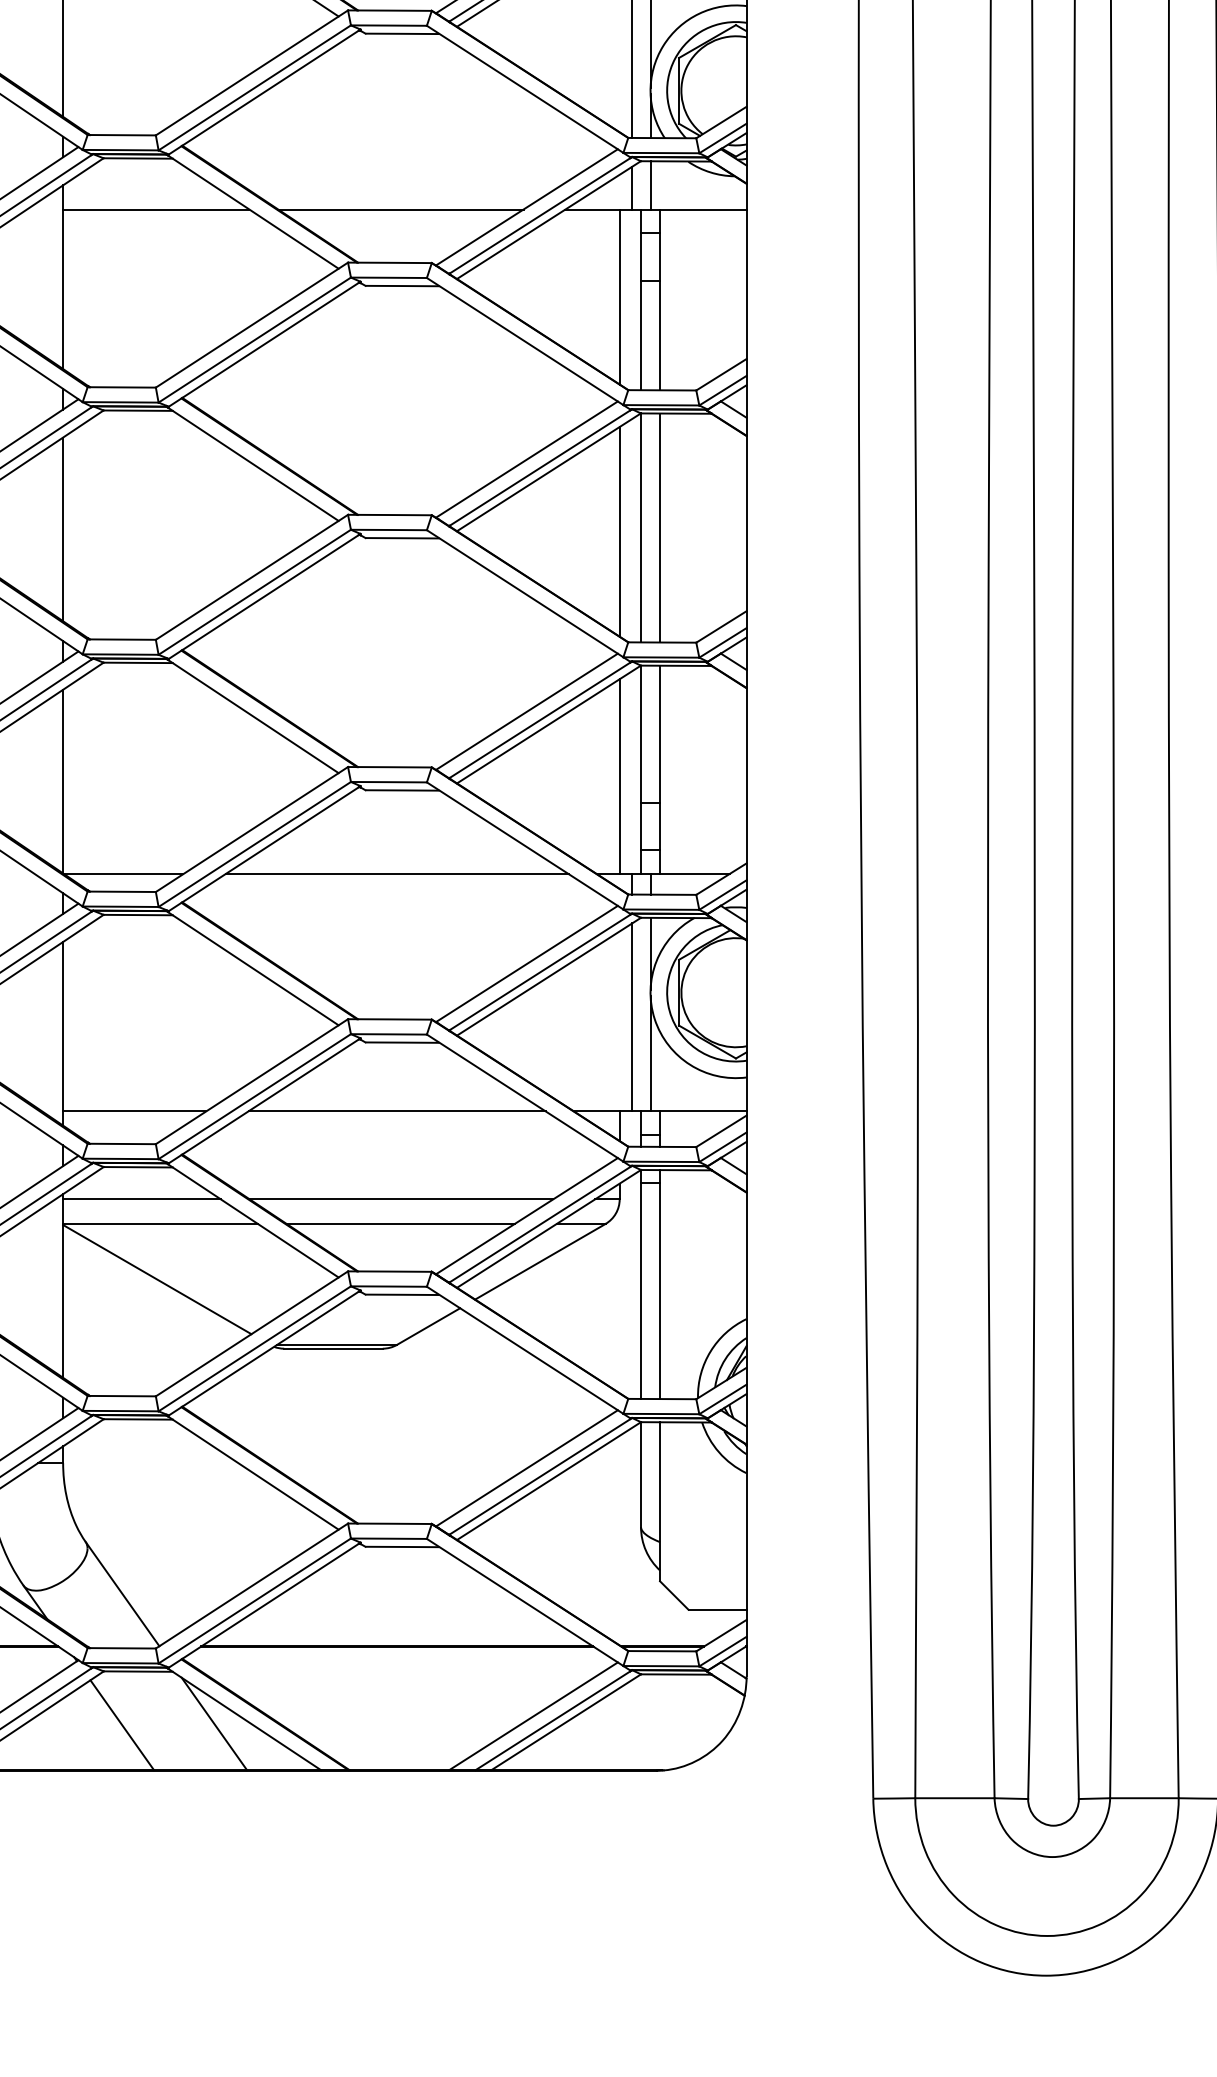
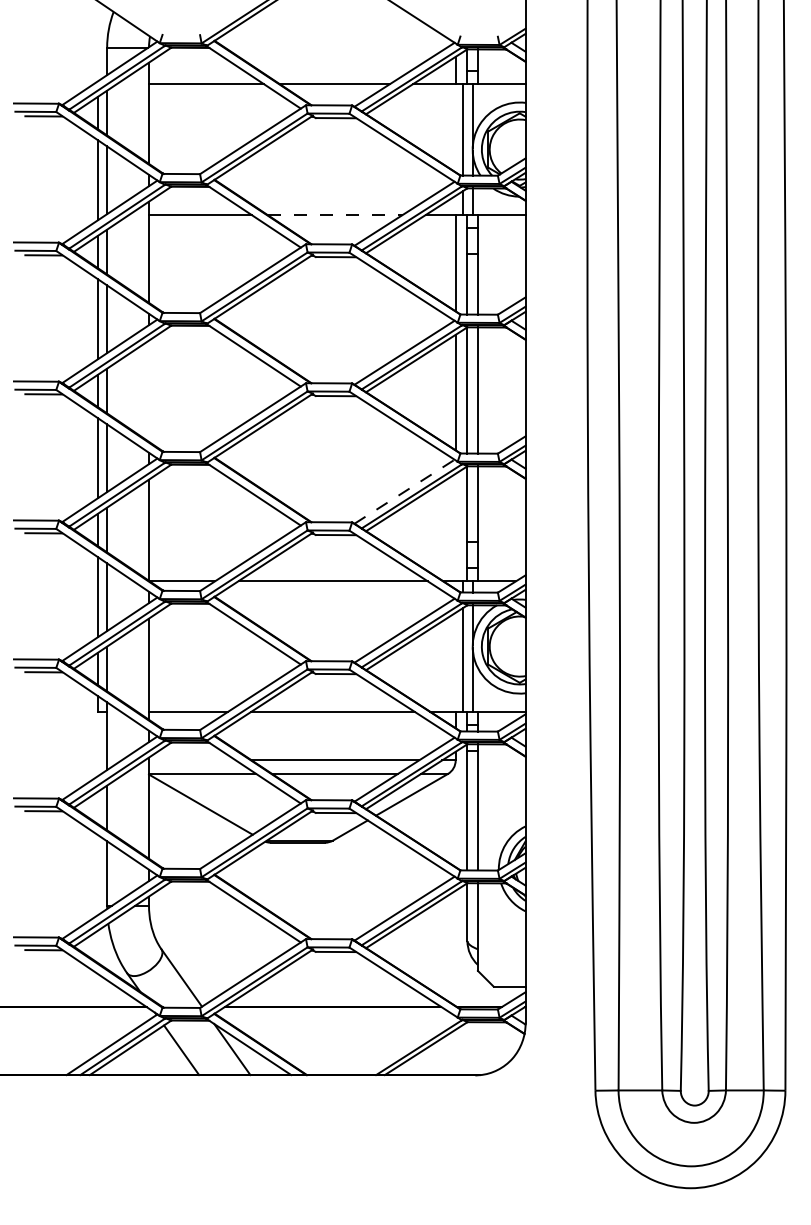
line: (401, 210) -> (335, 215), solid -> dashed
line: (64, 528) -> (149, 390), removed
line: (526, 711) -> (404, 491), solid -> dashed
line: (619, 776) -> (455, 527), removed
line: (142, 1199) -> (192, 760), removed
line: (532, 1716) -> (407, 1045), removed

